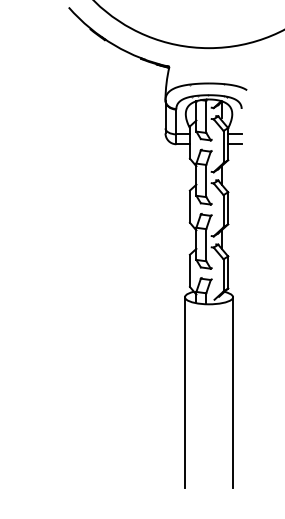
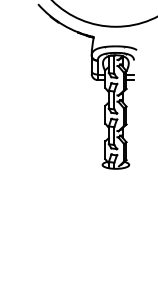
line: (184, 392) -> (102, 217), removed
line: (233, 392) -> (129, 217), removed

